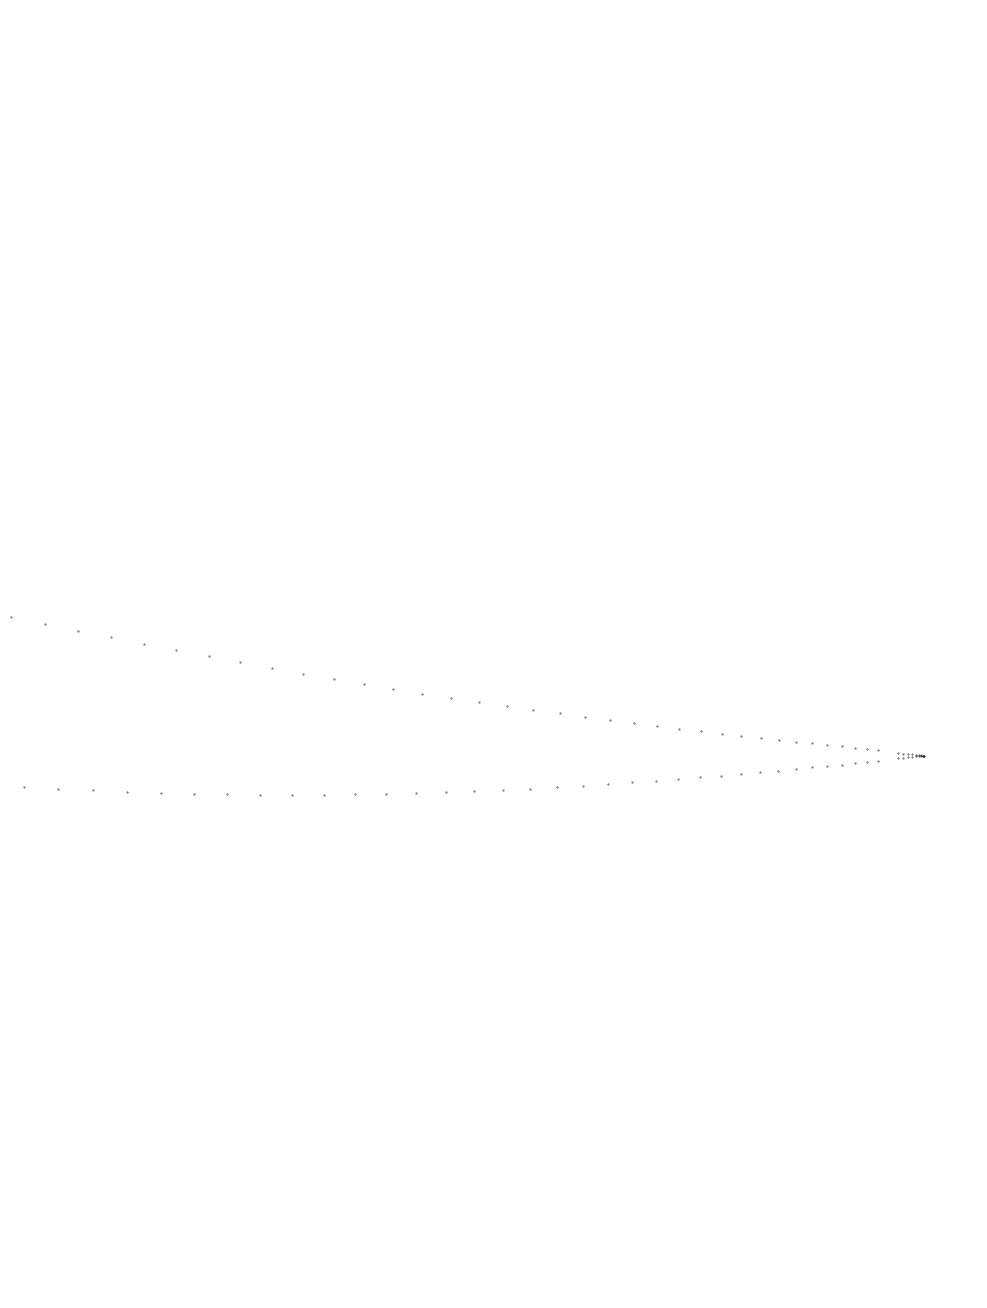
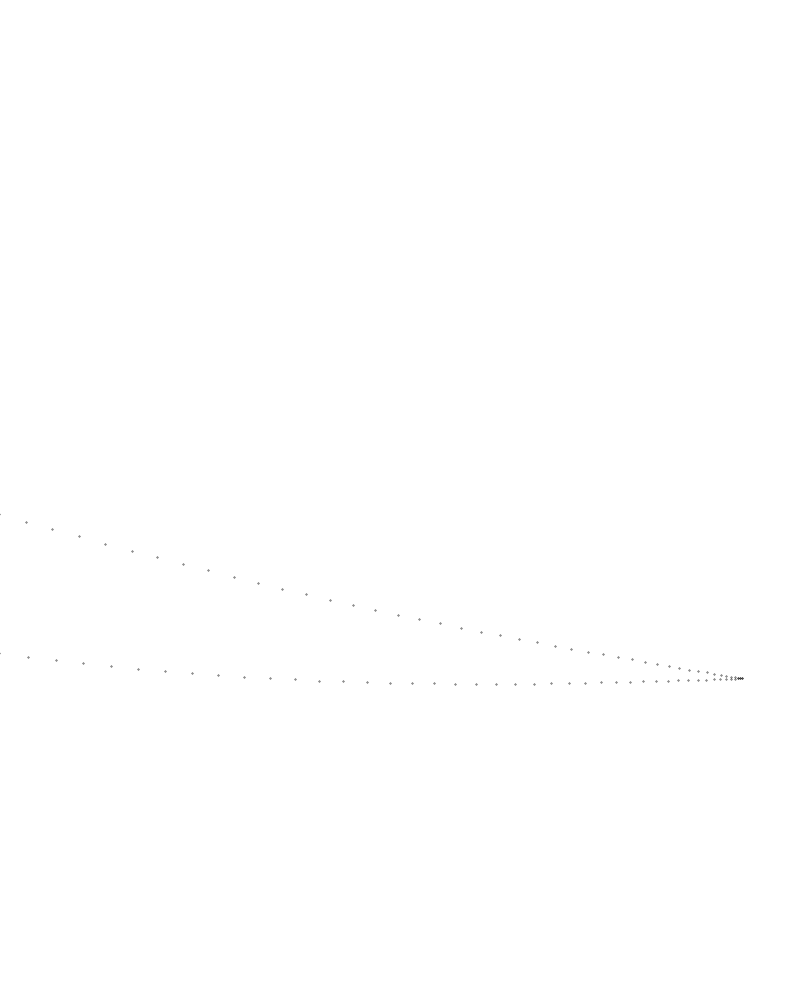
part: (911, 755) -> (725, 677), size x1.67

